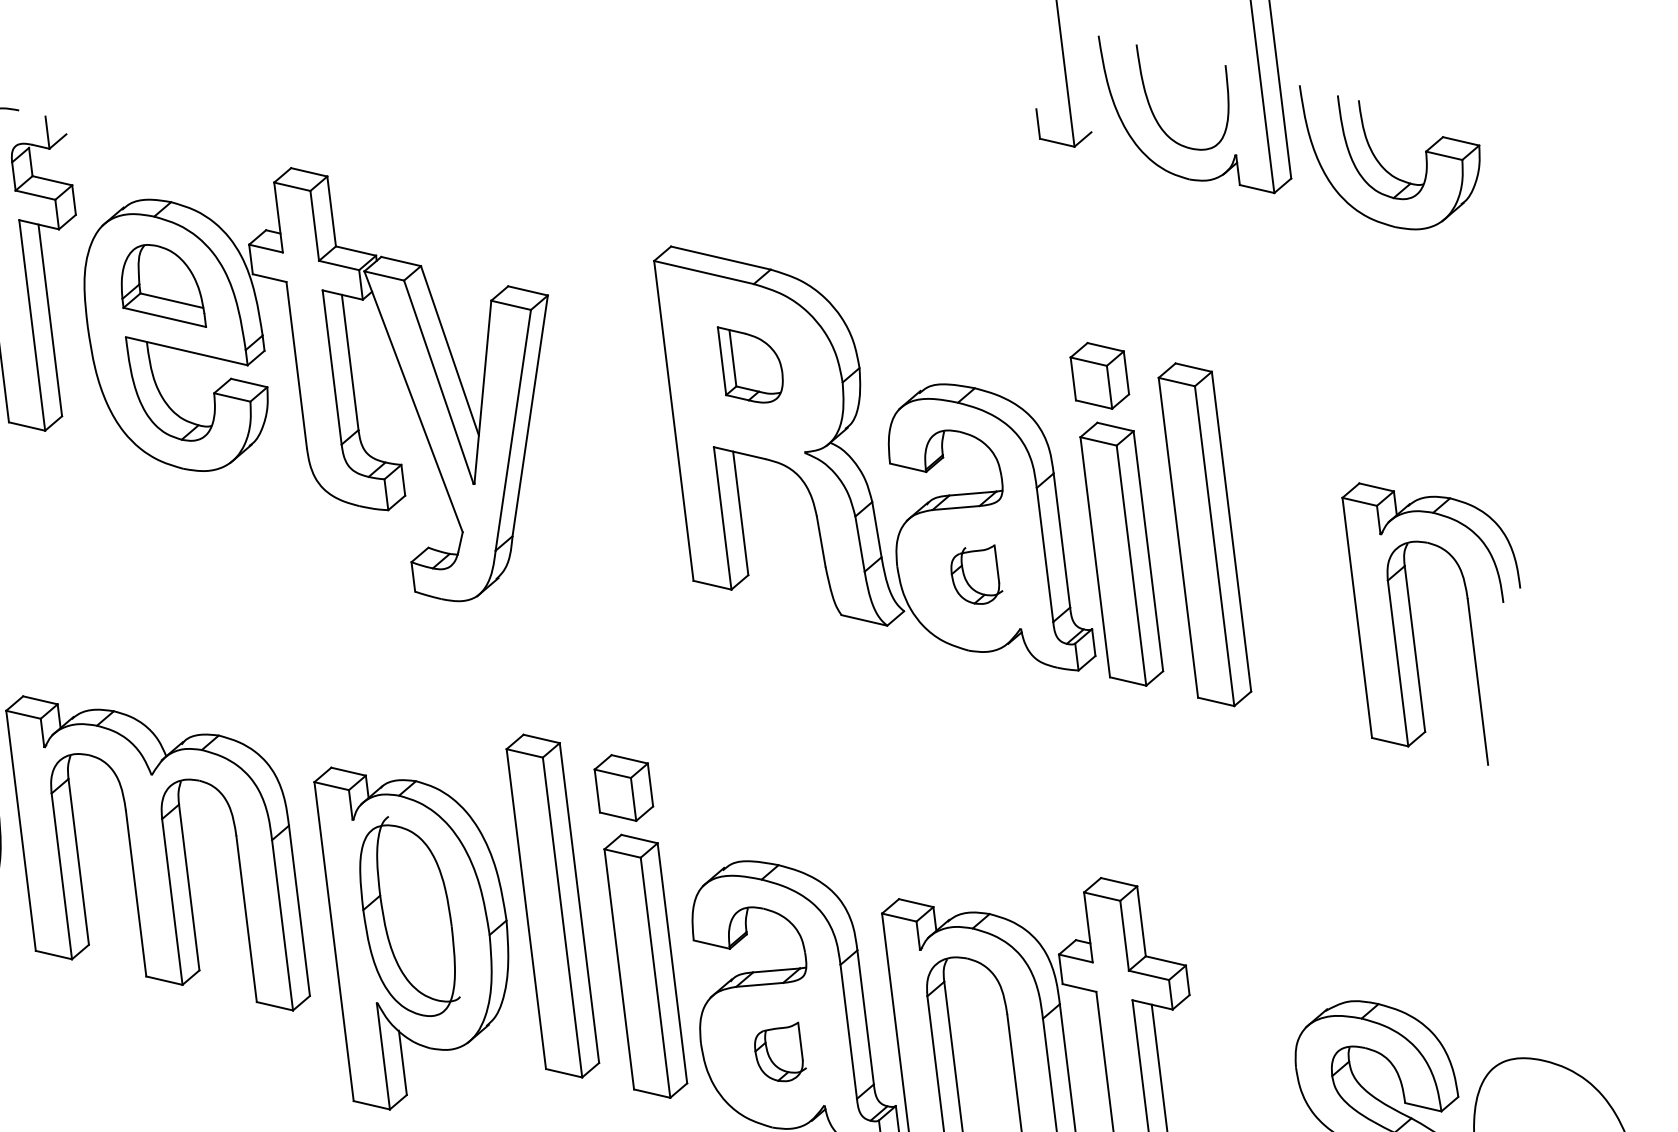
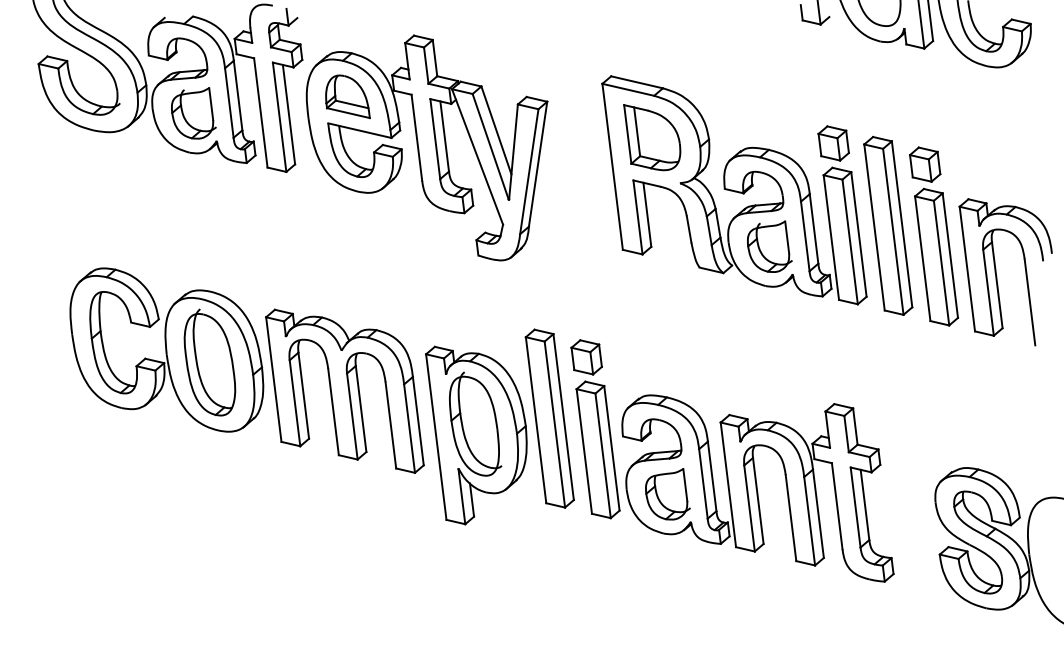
part: (750, 364) -> (652, 137), size x1.67
part: (1292, 555) -> (933, 236), added
part: (976, 574) -> (769, 246), size x1.67
part: (779, 1052) -> (667, 494), size x1.67

